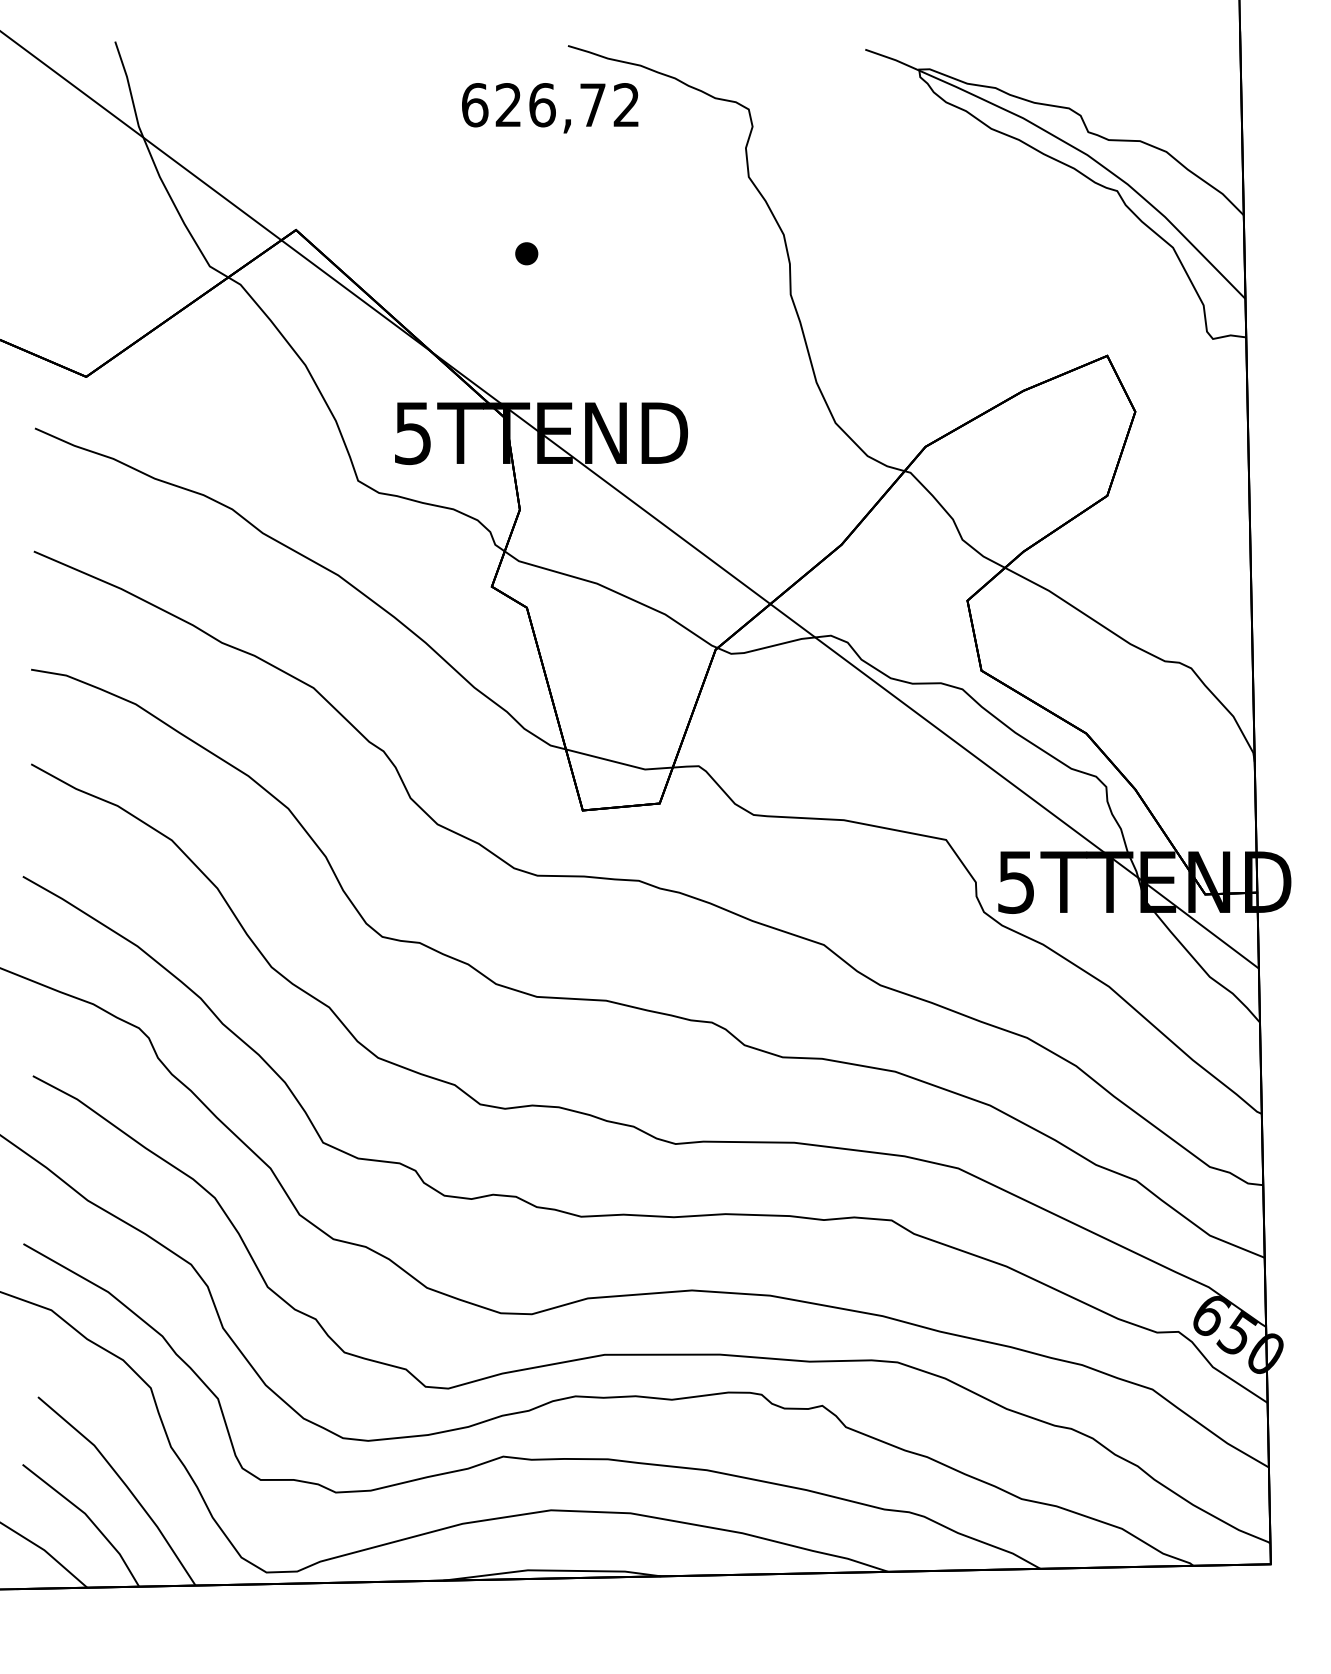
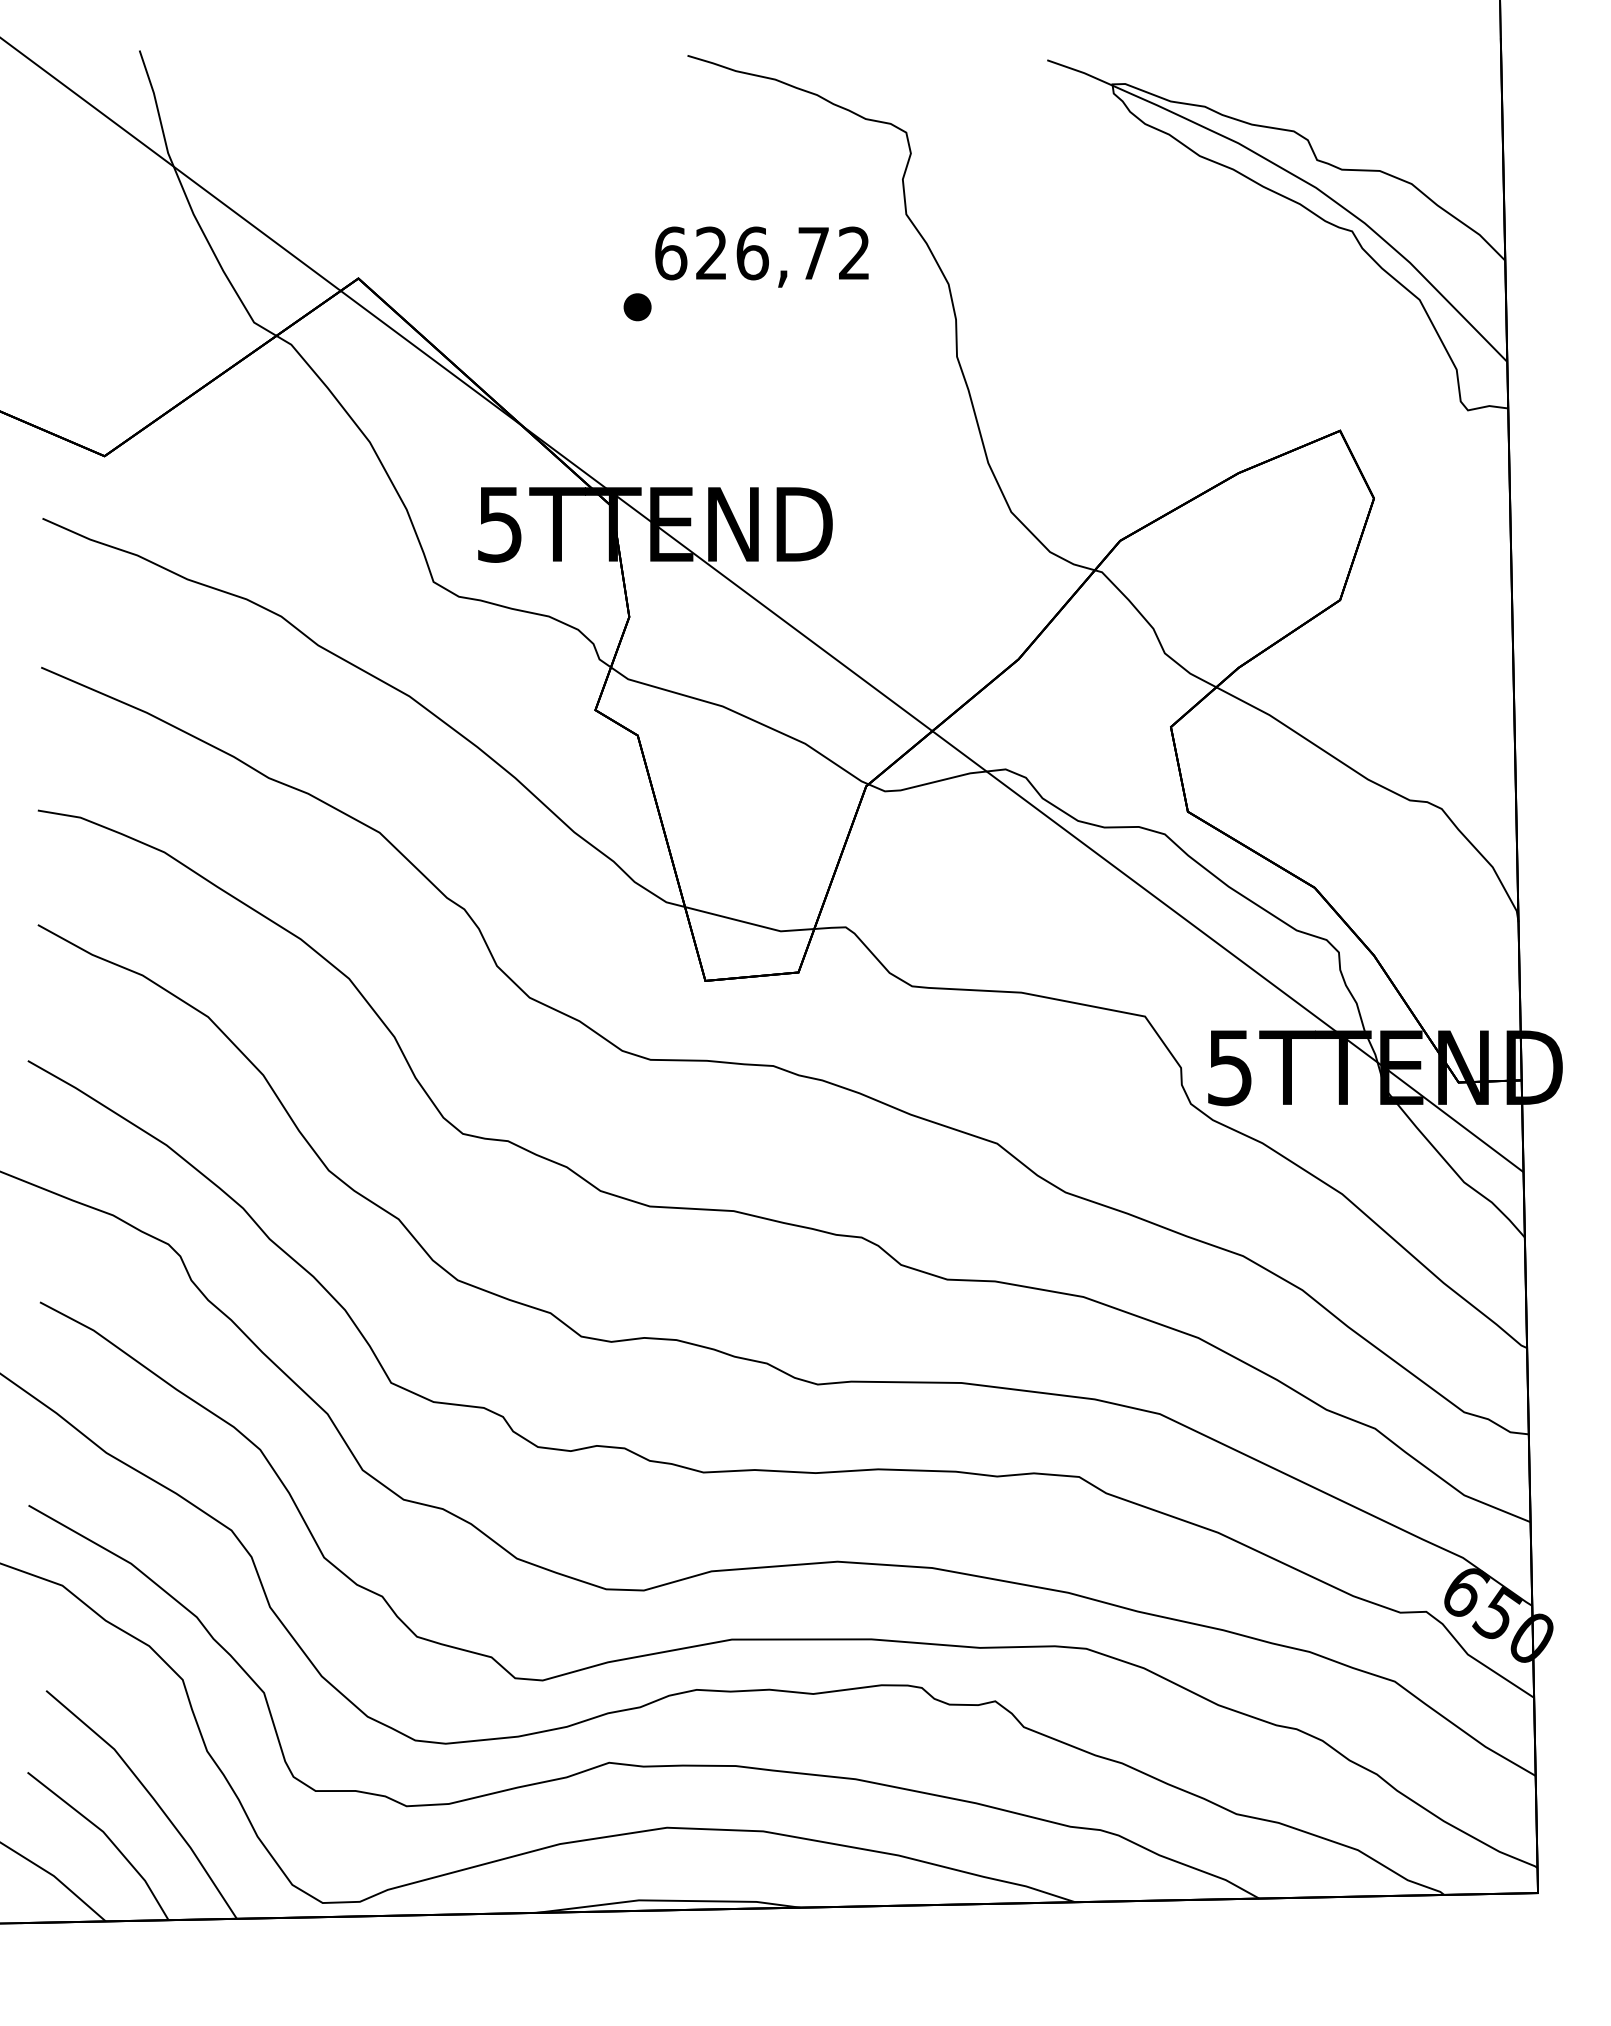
text: (549, 107) -> (761, 256), moved

